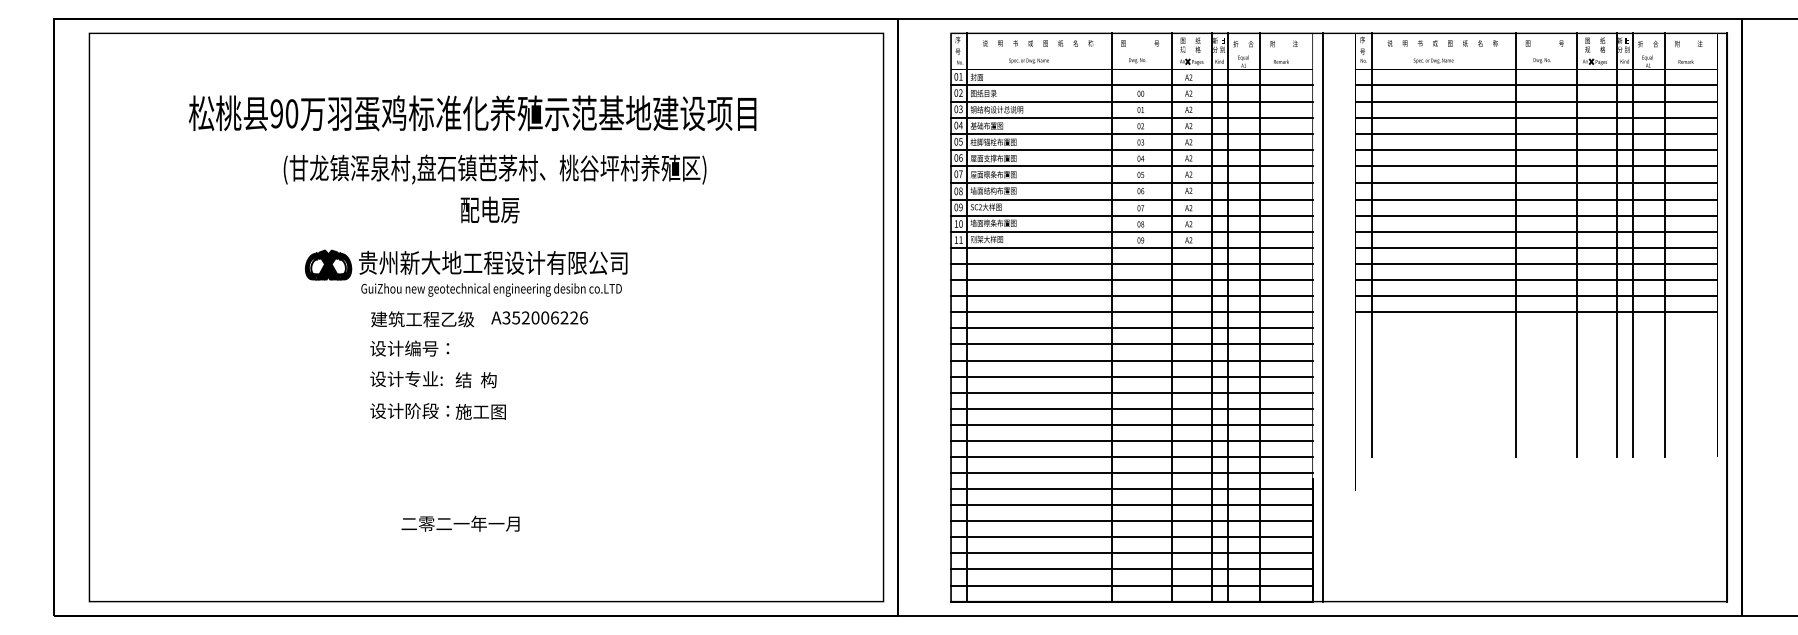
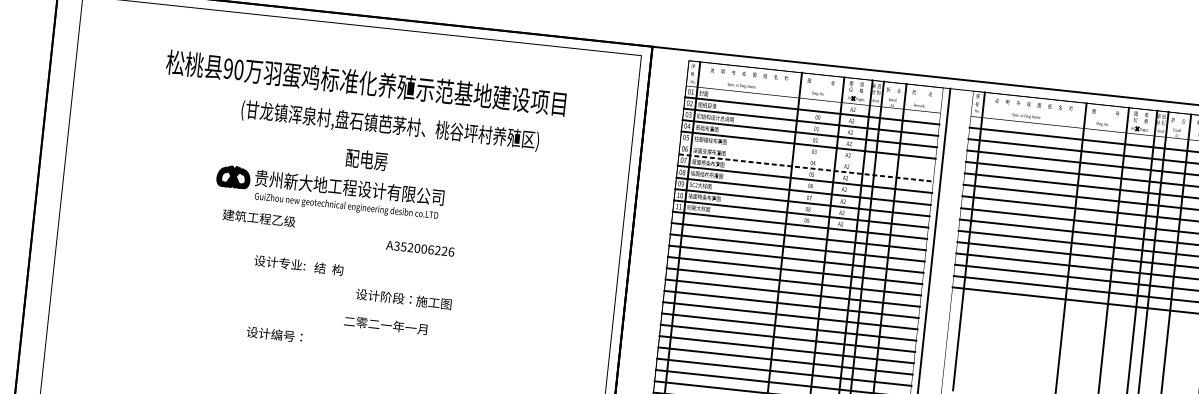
text: (472, 113) -> (366, 83), moved
line: (1131, 150) -> (807, 156), removed
line: (1131, 166) -> (805, 167), solid -> dashed
text: (494, 169) -> (389, 125), moved
text: (489, 209) -> (366, 159), moved
text: (539, 317) -> (420, 248), moved
text: (422, 319) -> (259, 218), moved
text: (409, 348) -> (274, 334), moved
text: (437, 411) -> (403, 299), moved
text: (460, 523) -> (385, 325), moved

